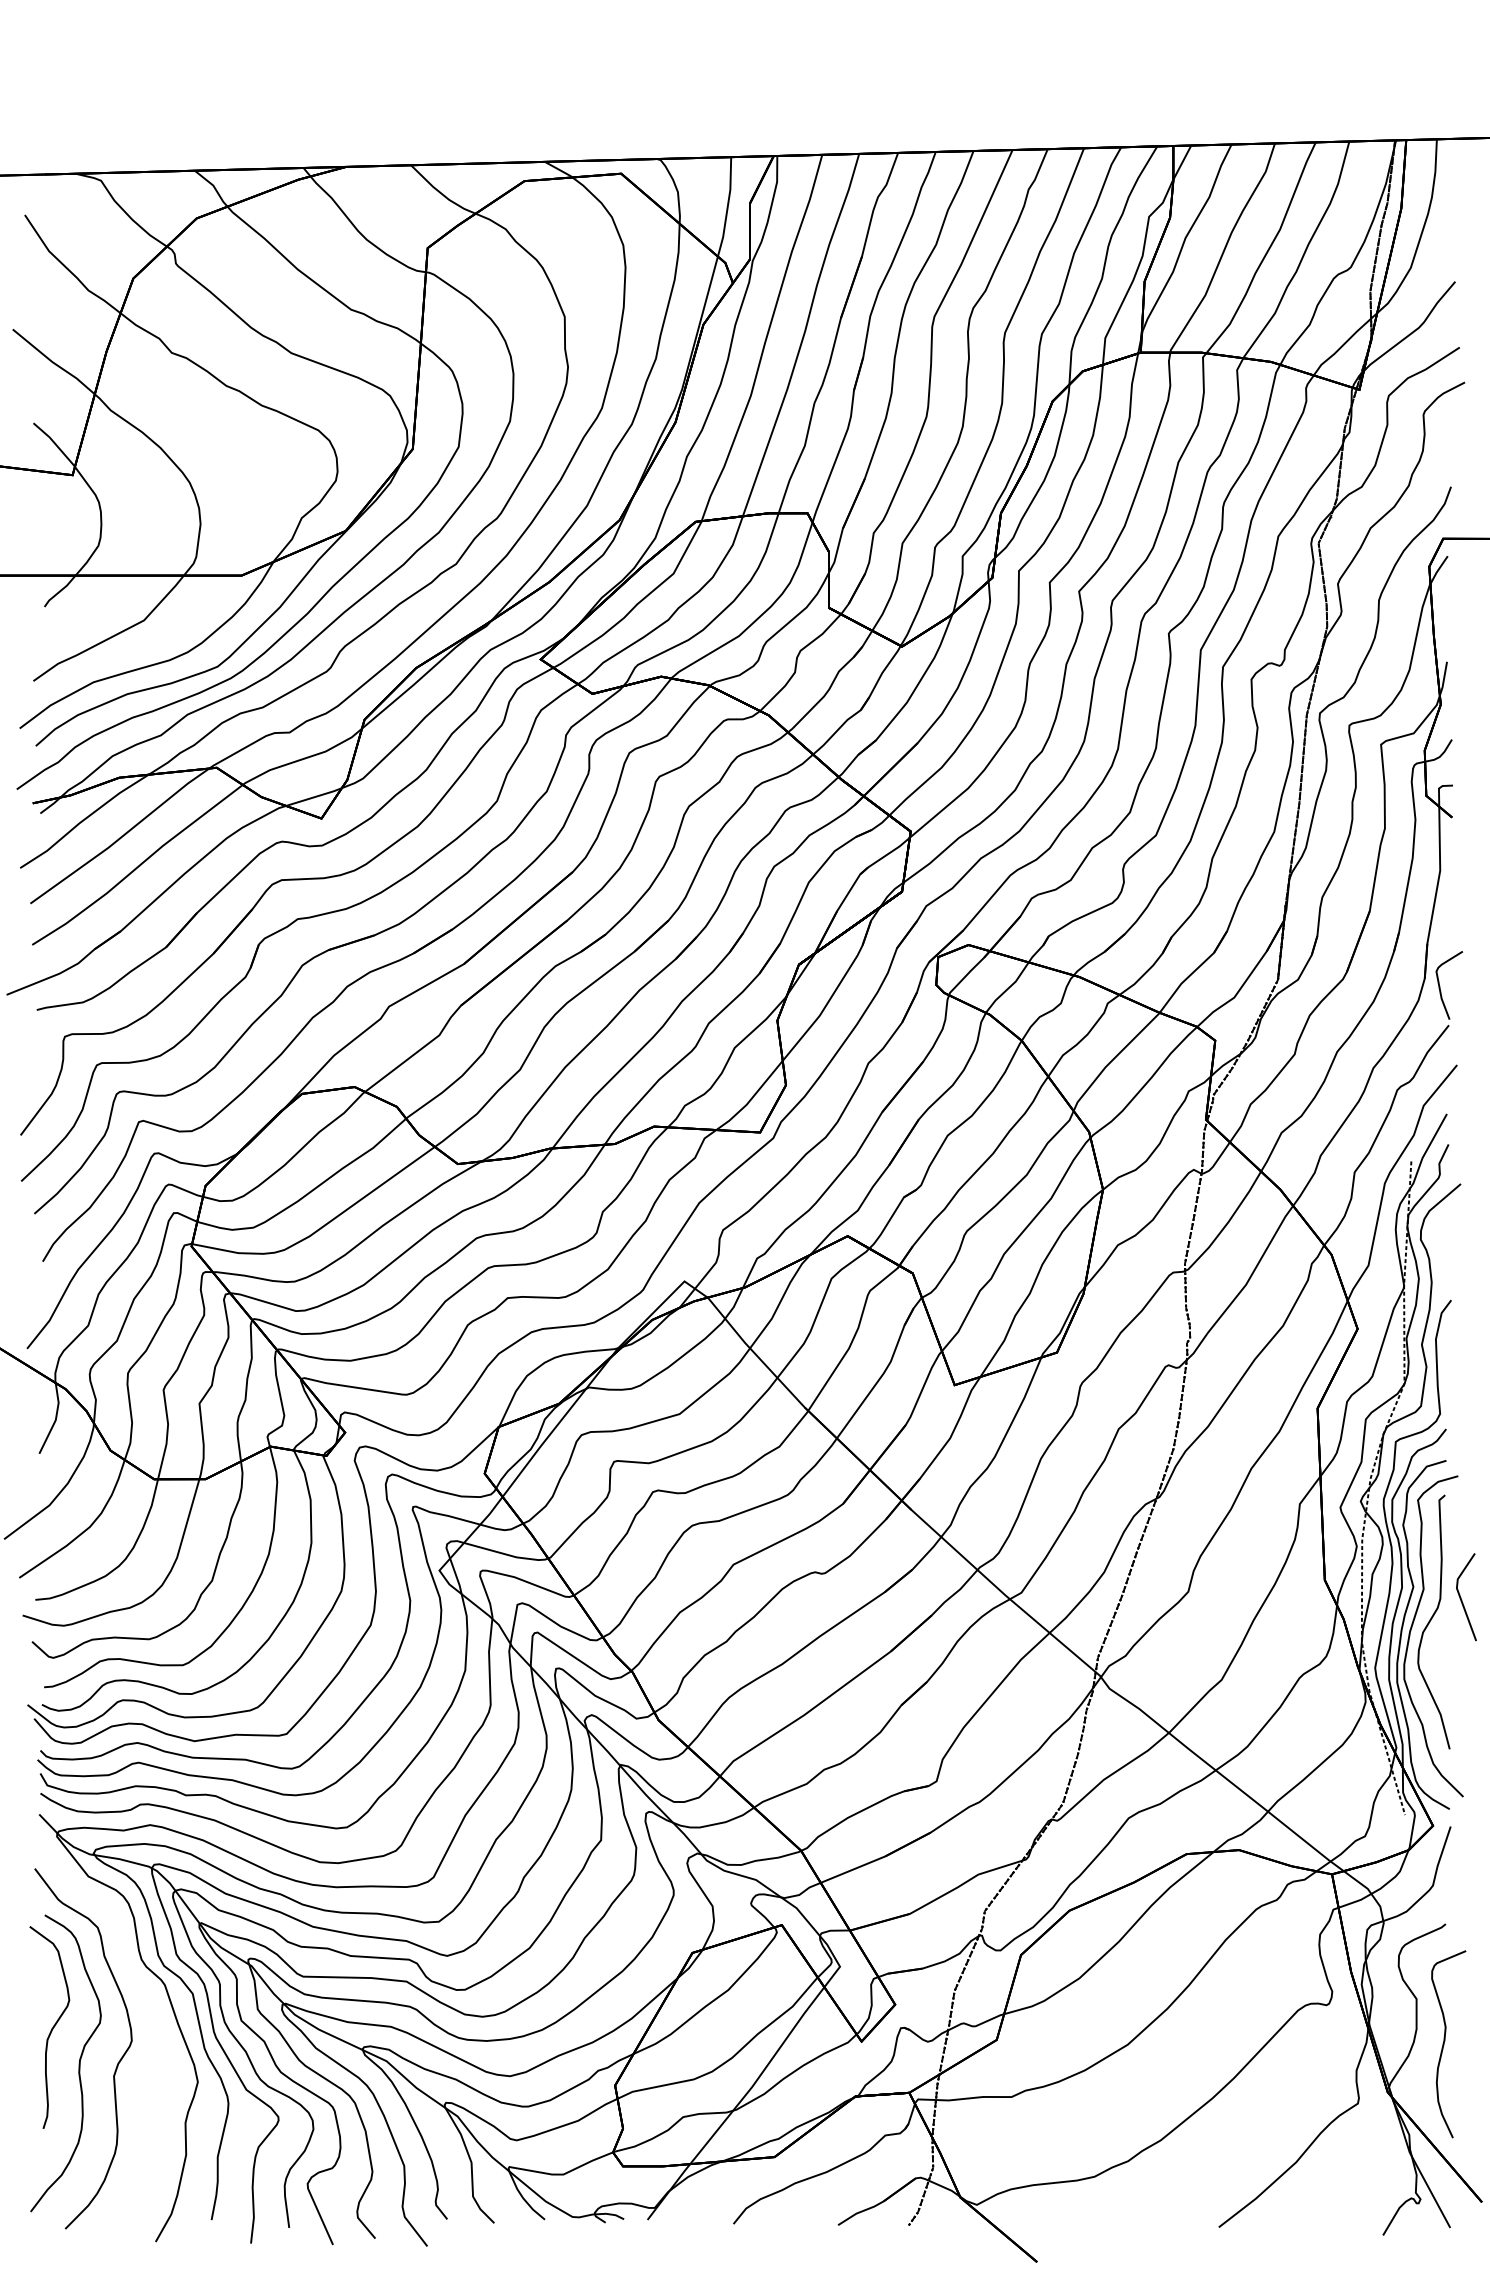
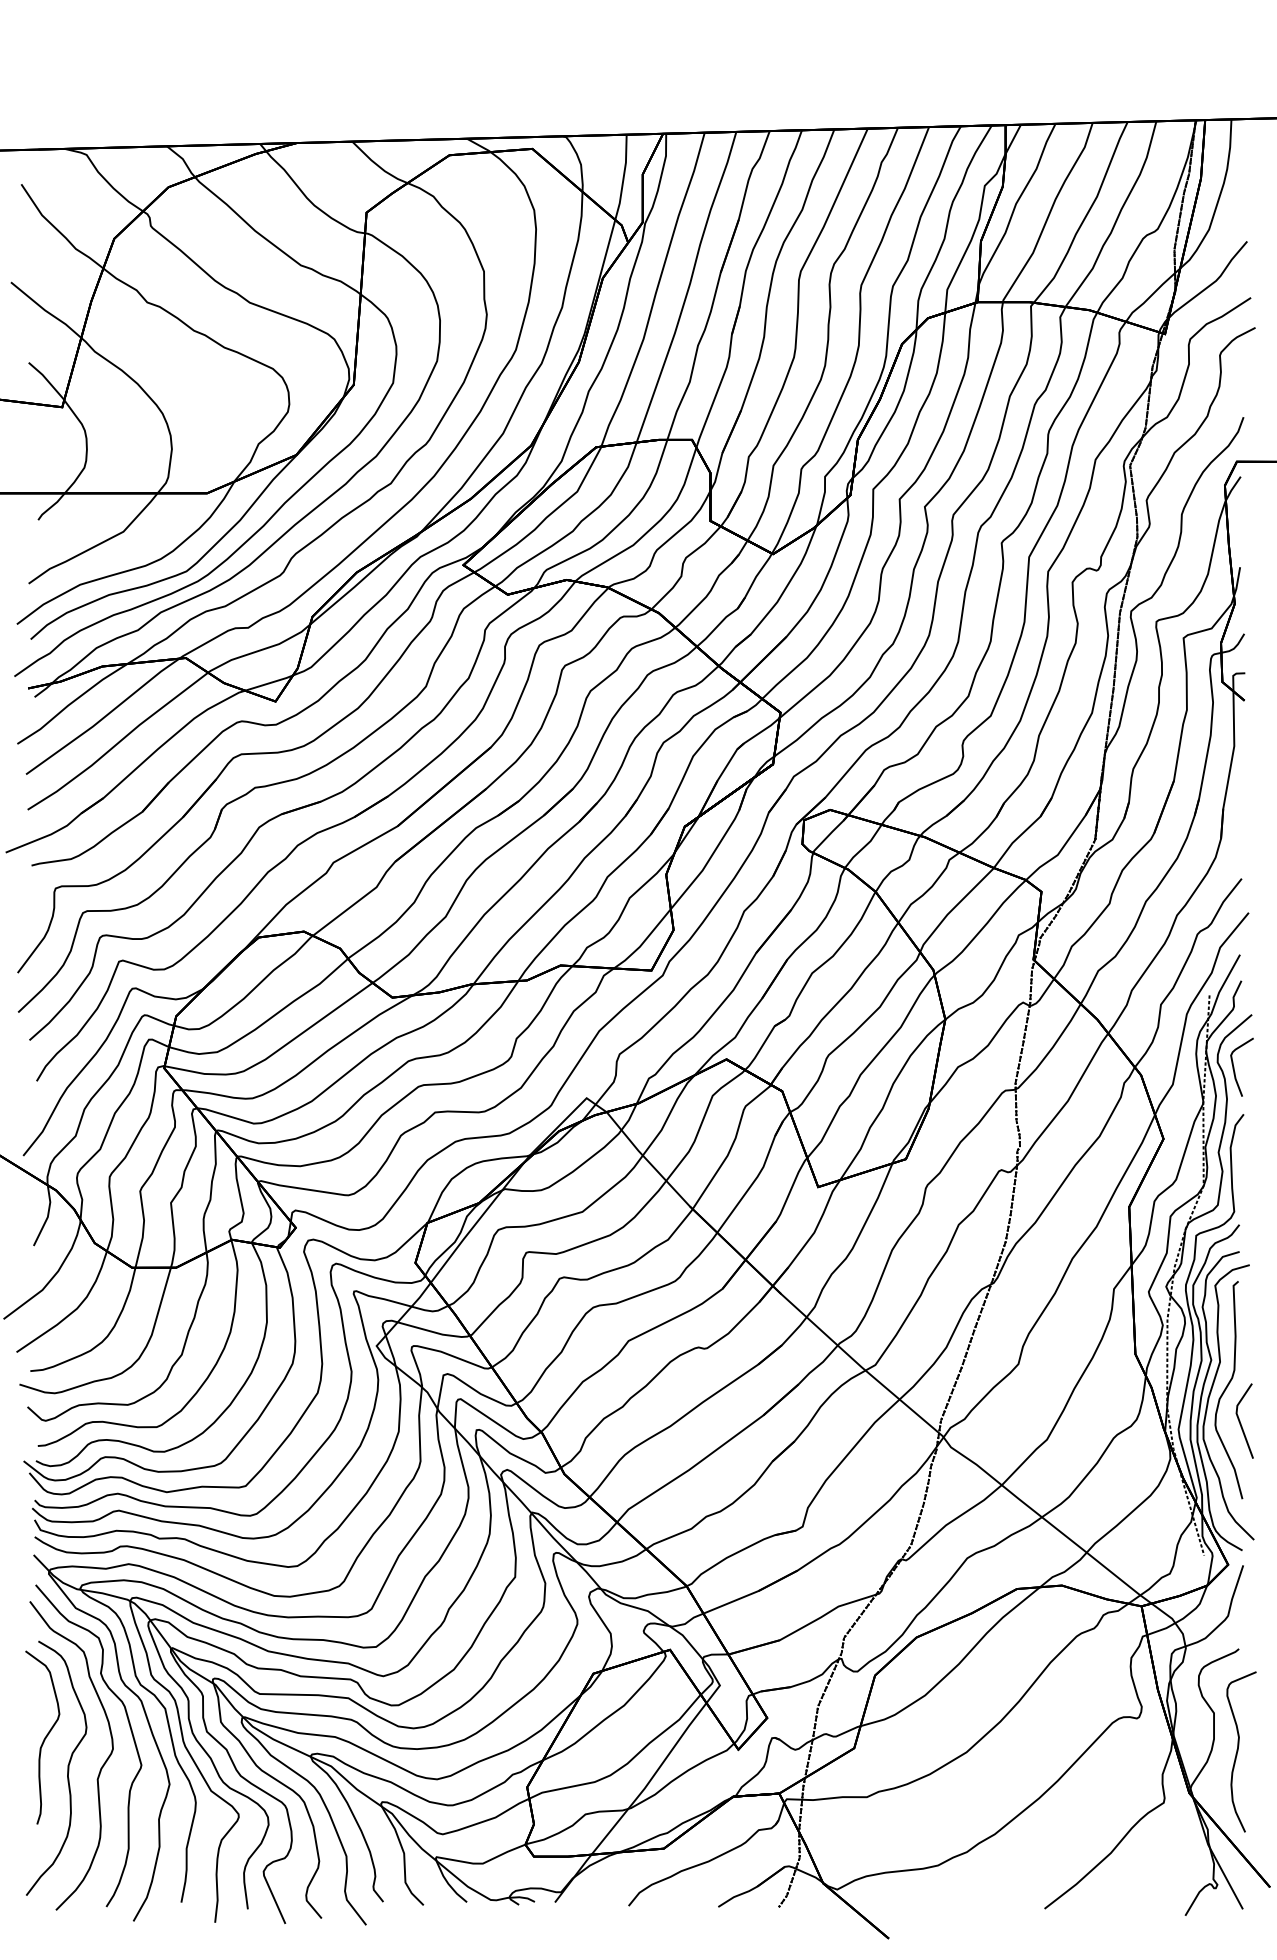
curve: (1440, 986) -> (1234, 1068), moved
line: (1461, 1597) -> (1240, 1421), moved
curve: (152, 2020) -> (130, 1731), added

